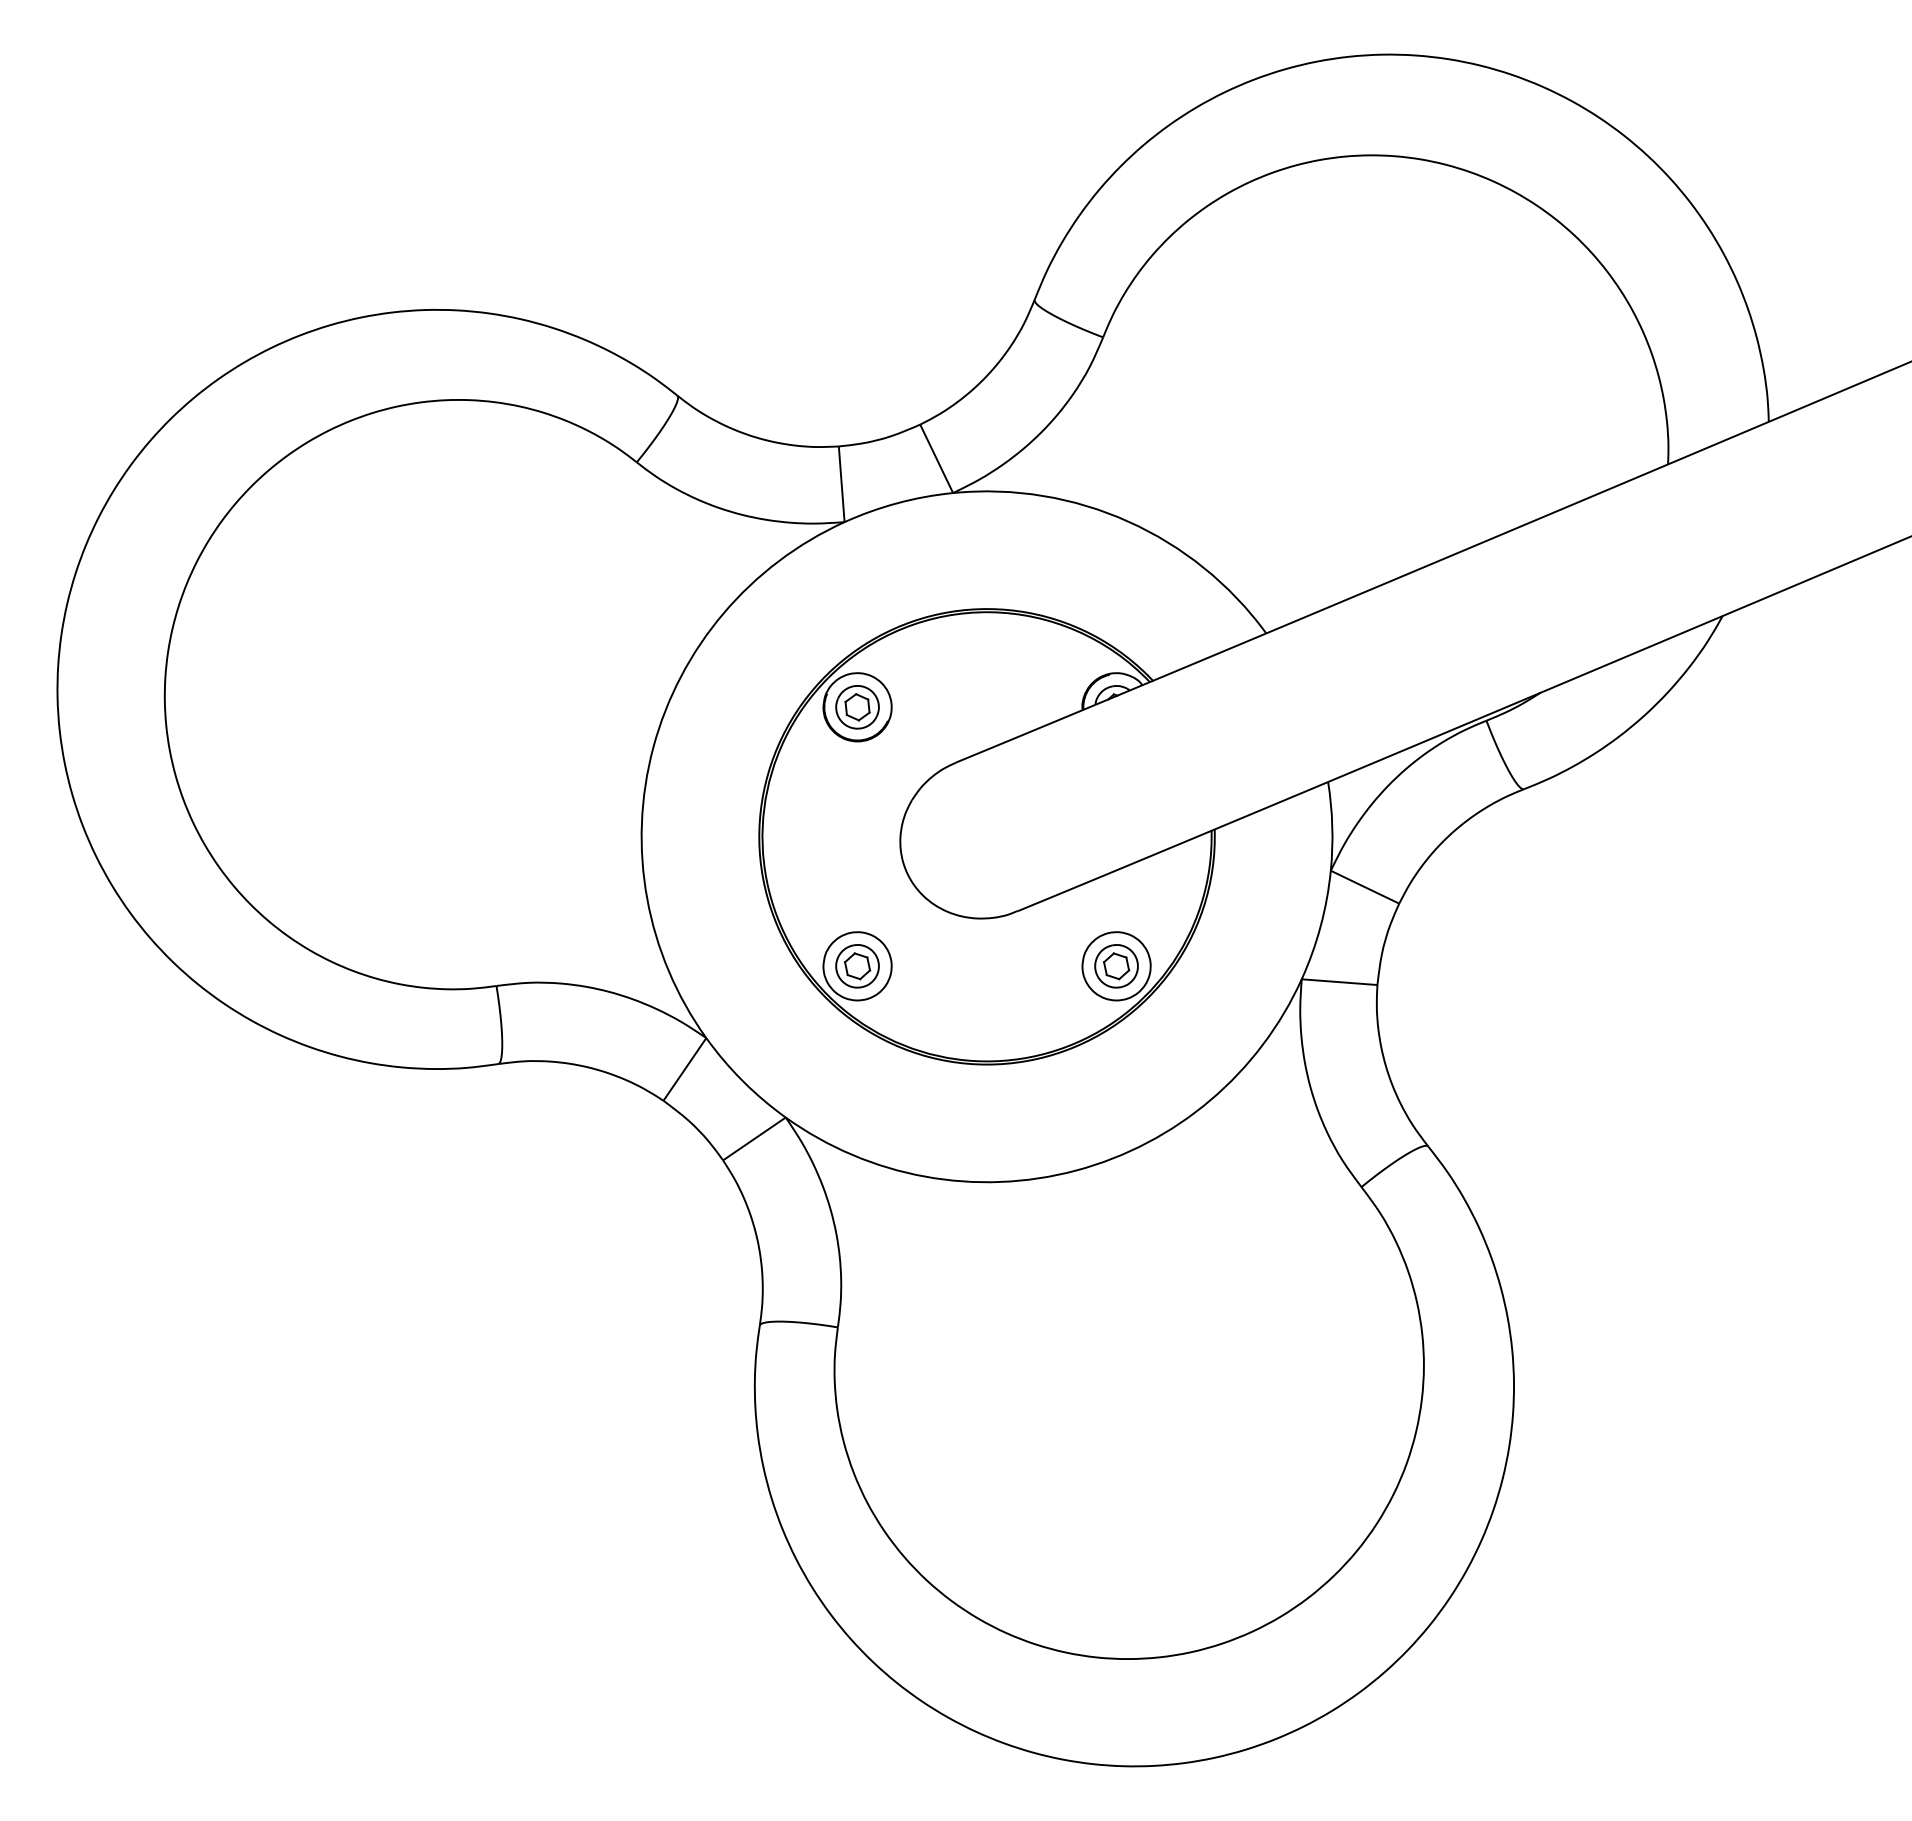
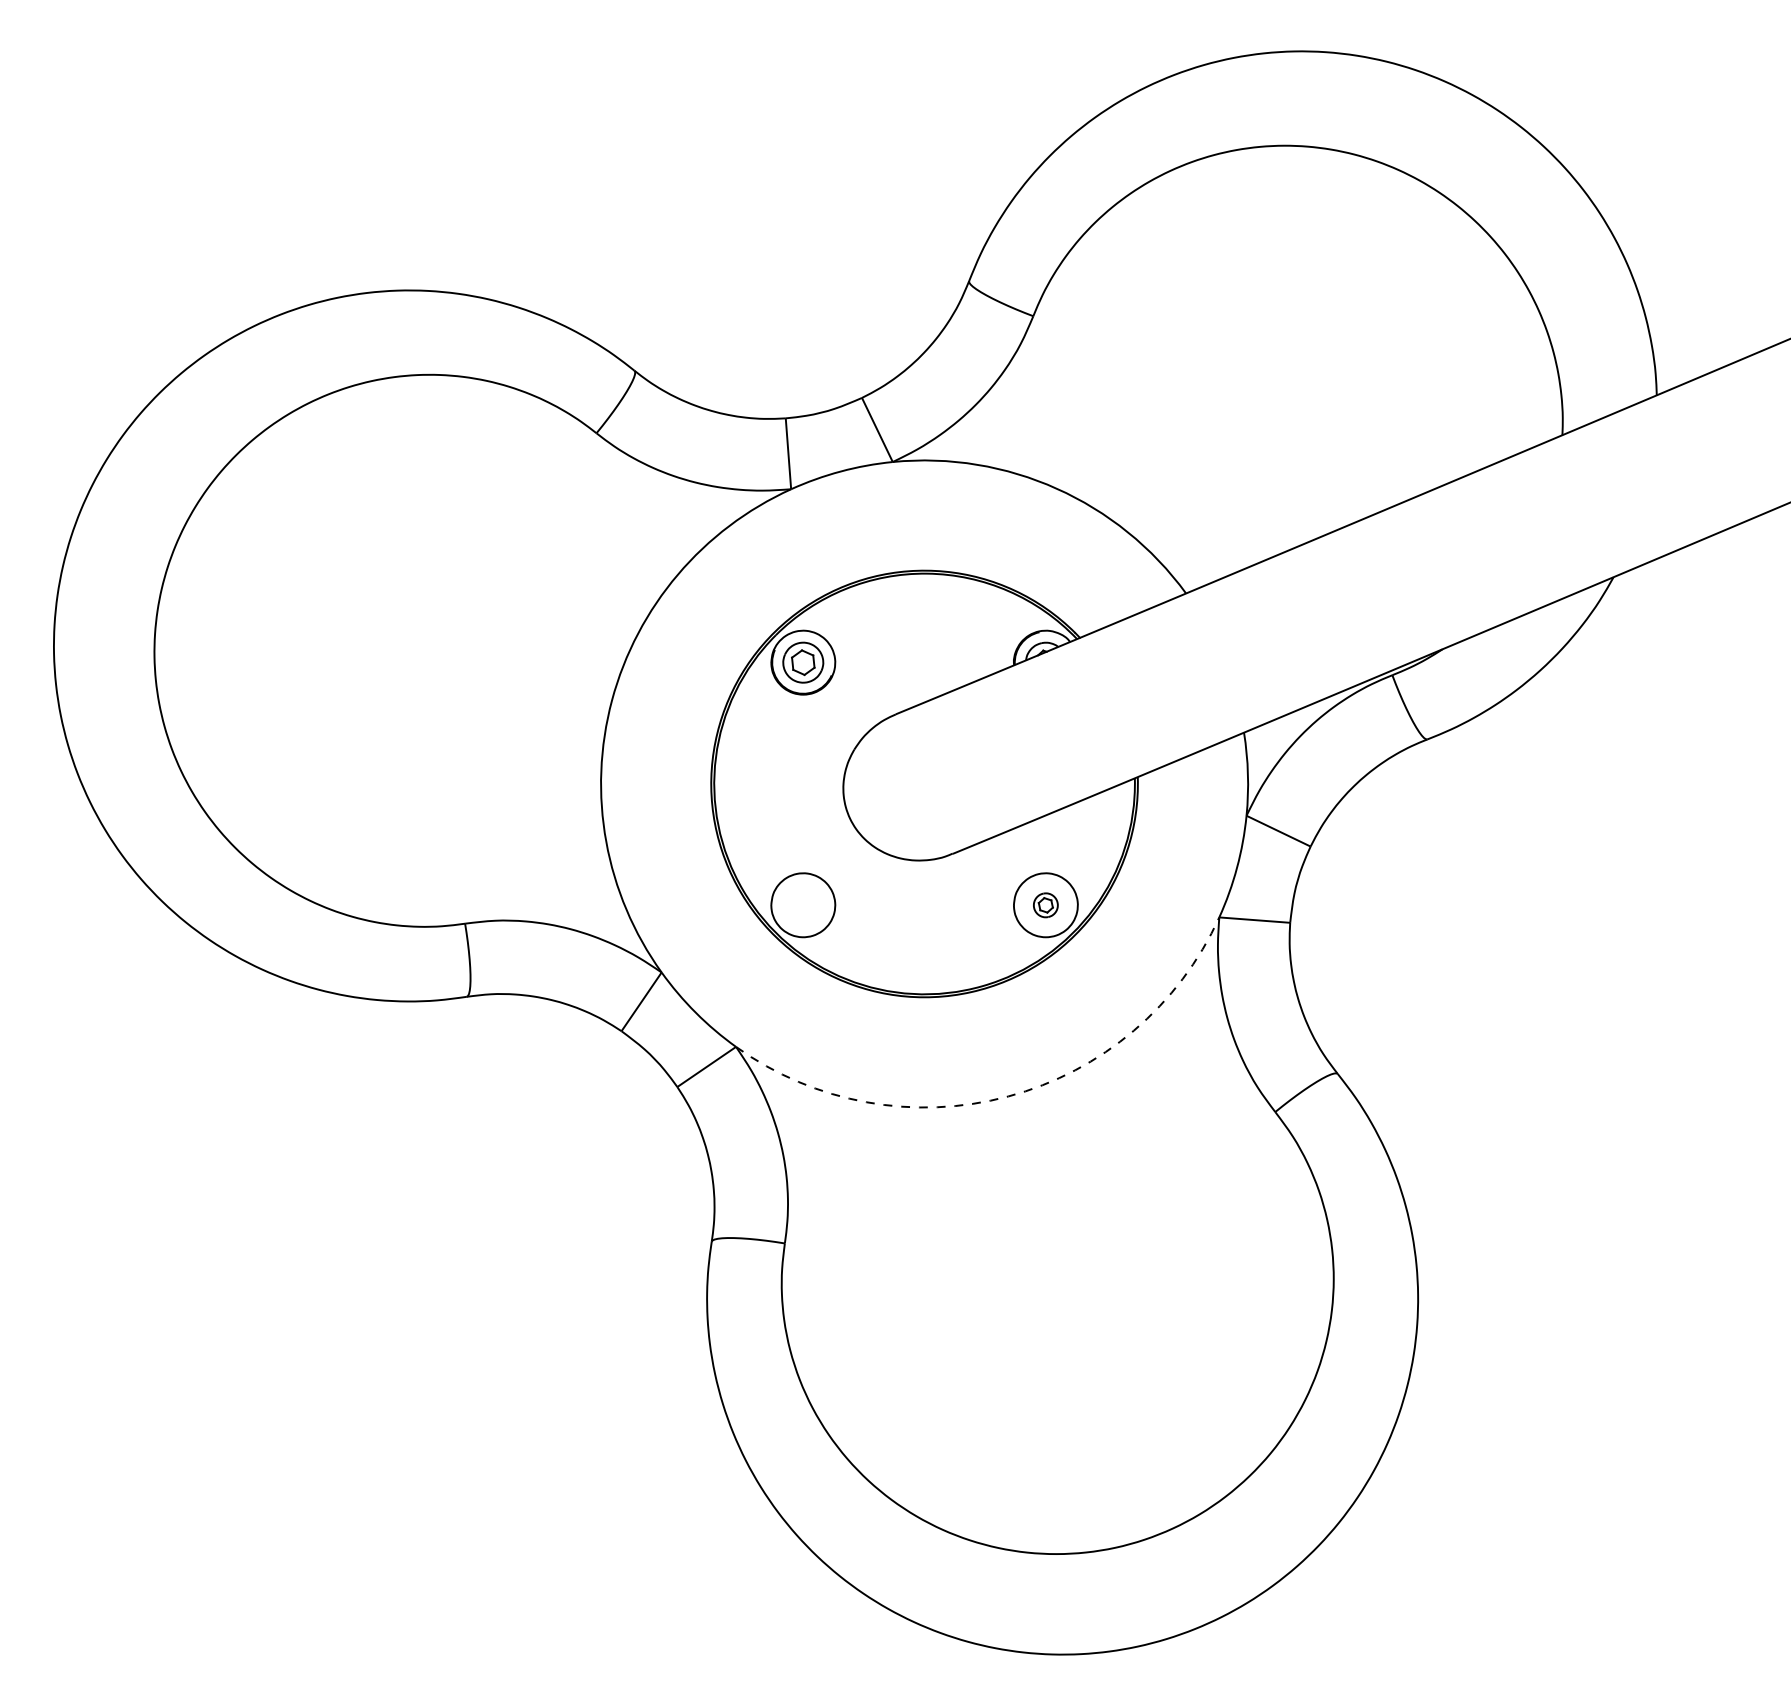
part: (857, 966) -> (803, 905), removed
part: (1116, 966) -> (1045, 905), size x0.6
arc: (1076, 1170) -> (1008, 1096), solid -> dashed

